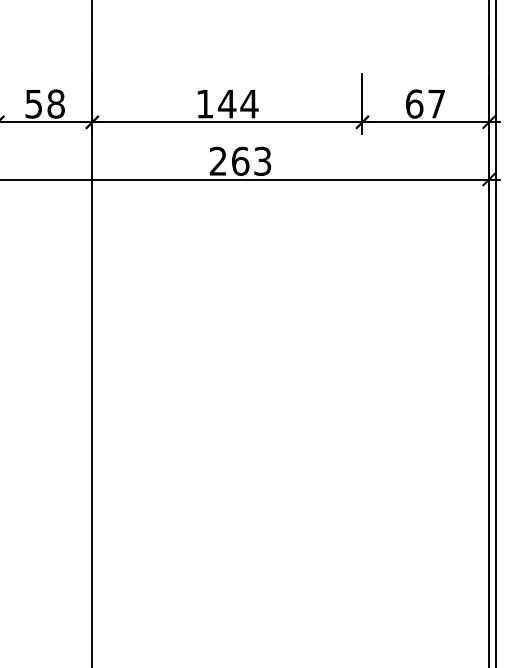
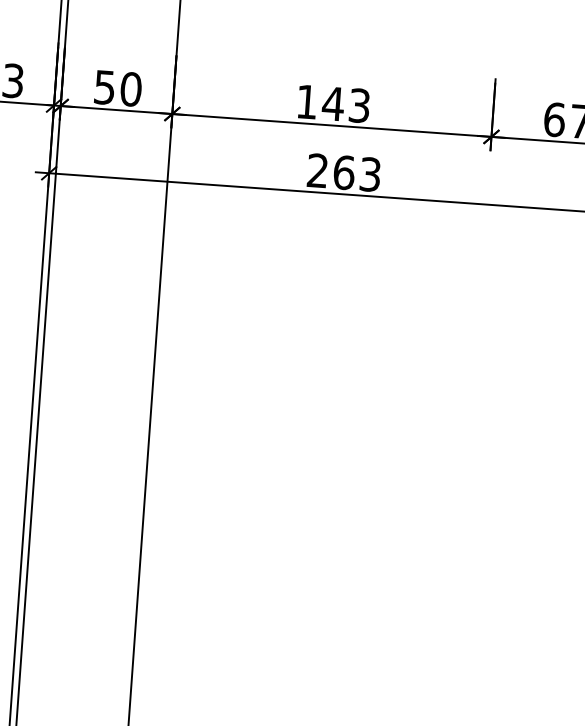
text: (249, 103) -> (359, 105), 144 -> 143
text: (55, 104) -> (130, 89), 58 -> 50

